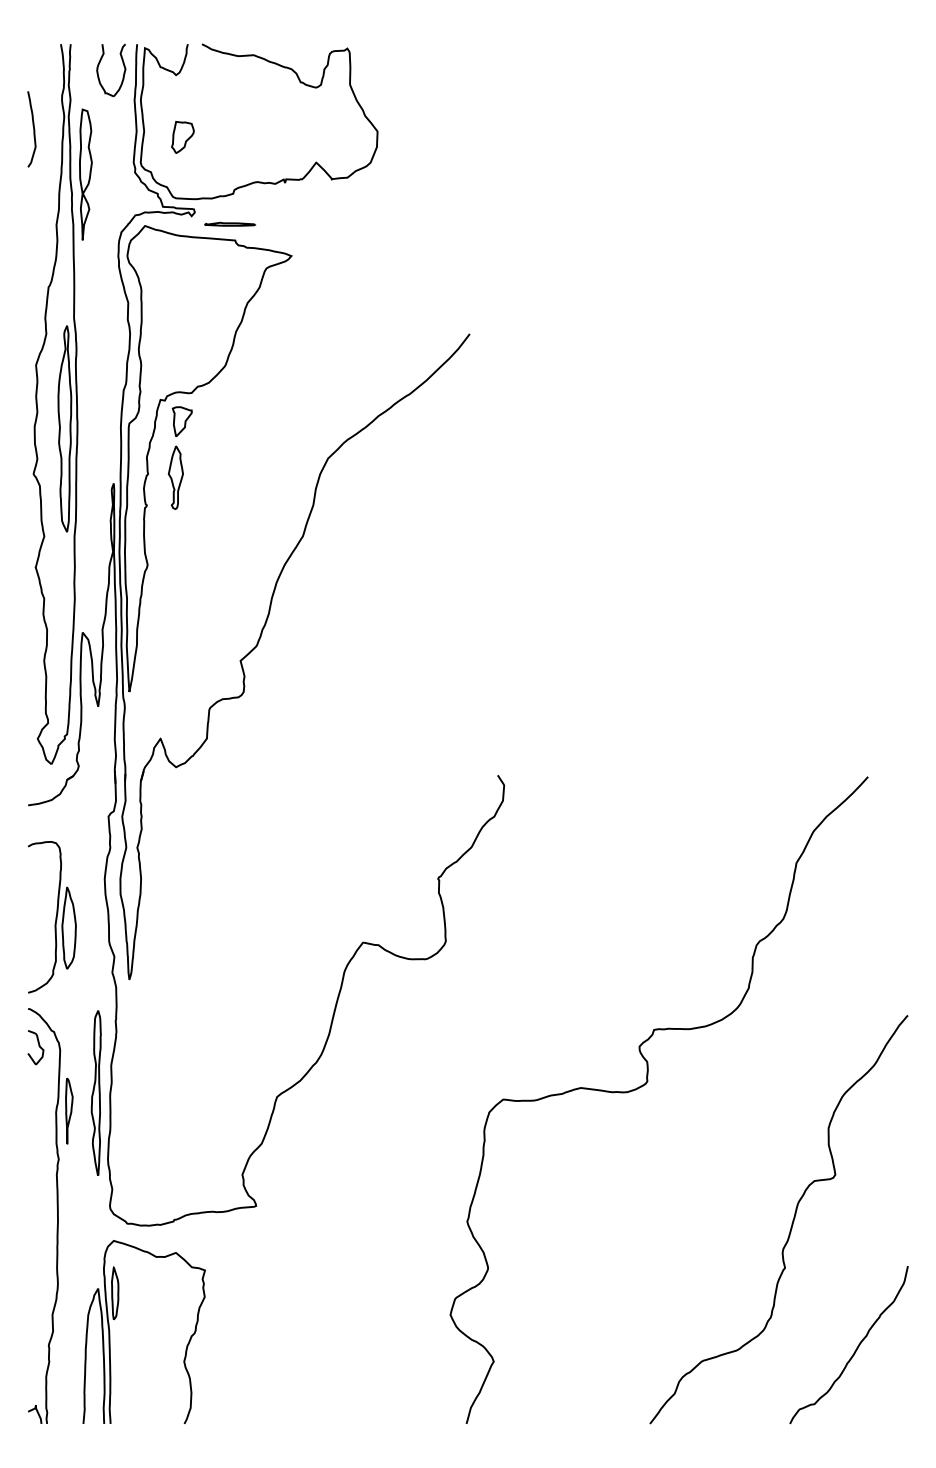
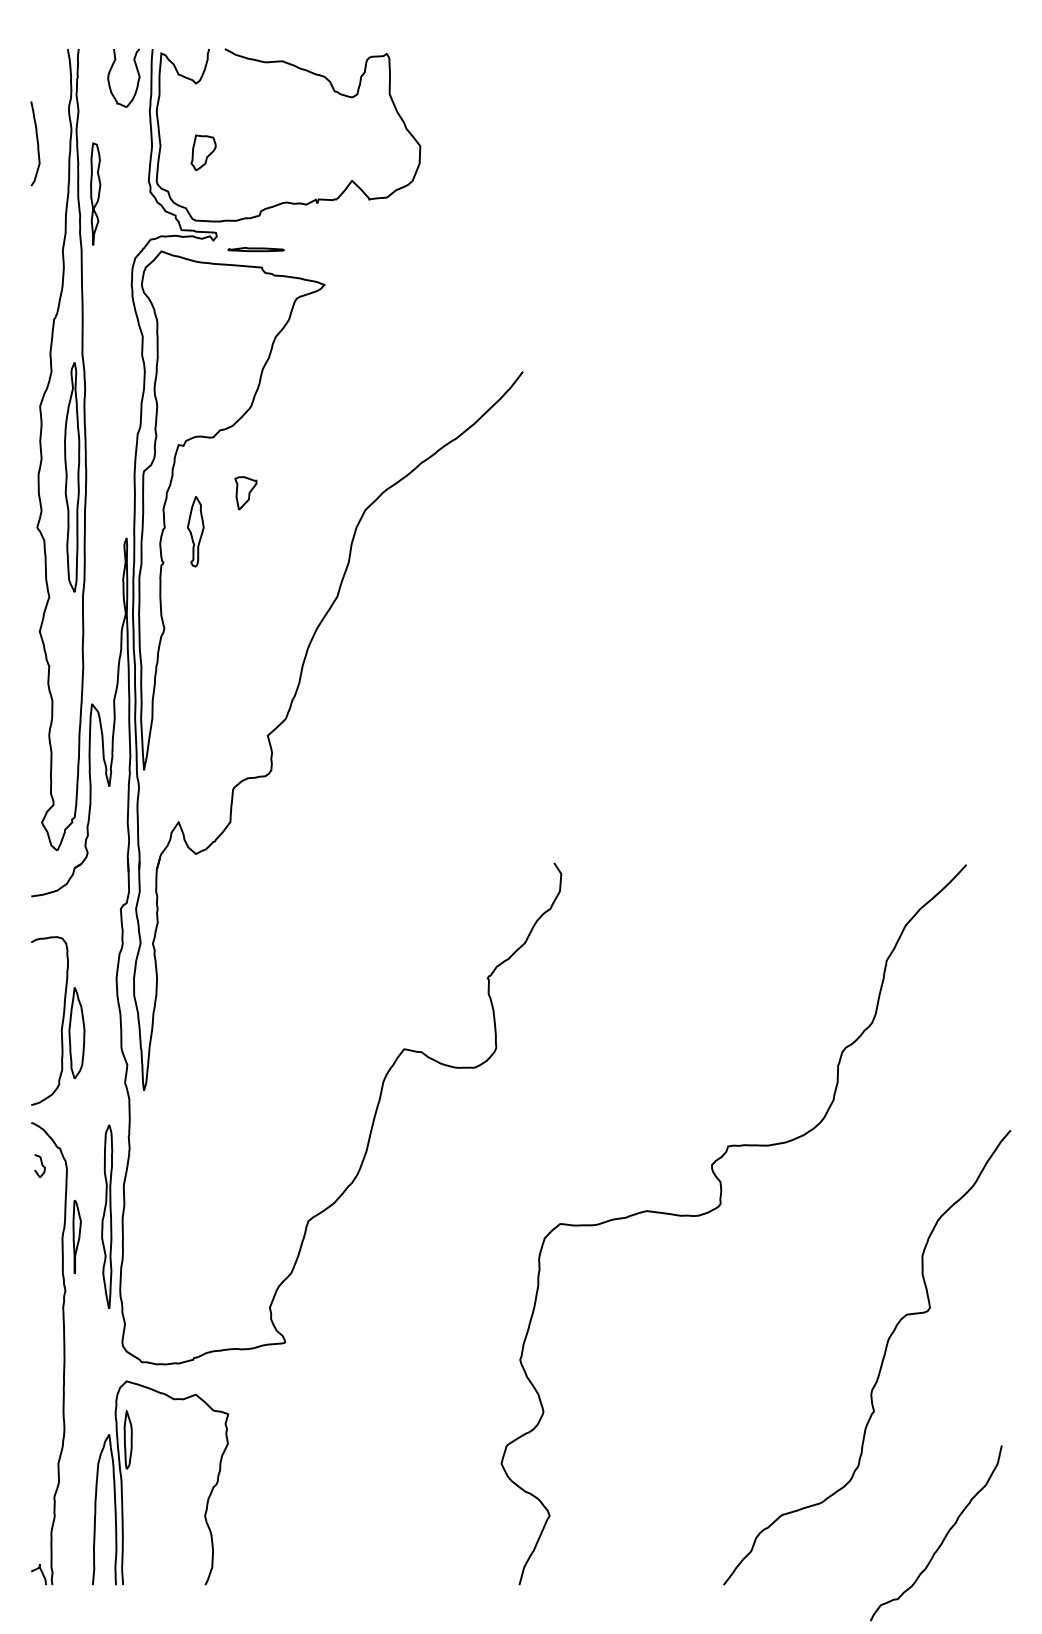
part: (85, 173) -> (95, 193), size x0.7
part: (181, 421) -> (245, 493), moved
part: (35, 1047) -> (39, 1165), size x0.6
curve: (856, 1347) -> (944, 1536), moved

